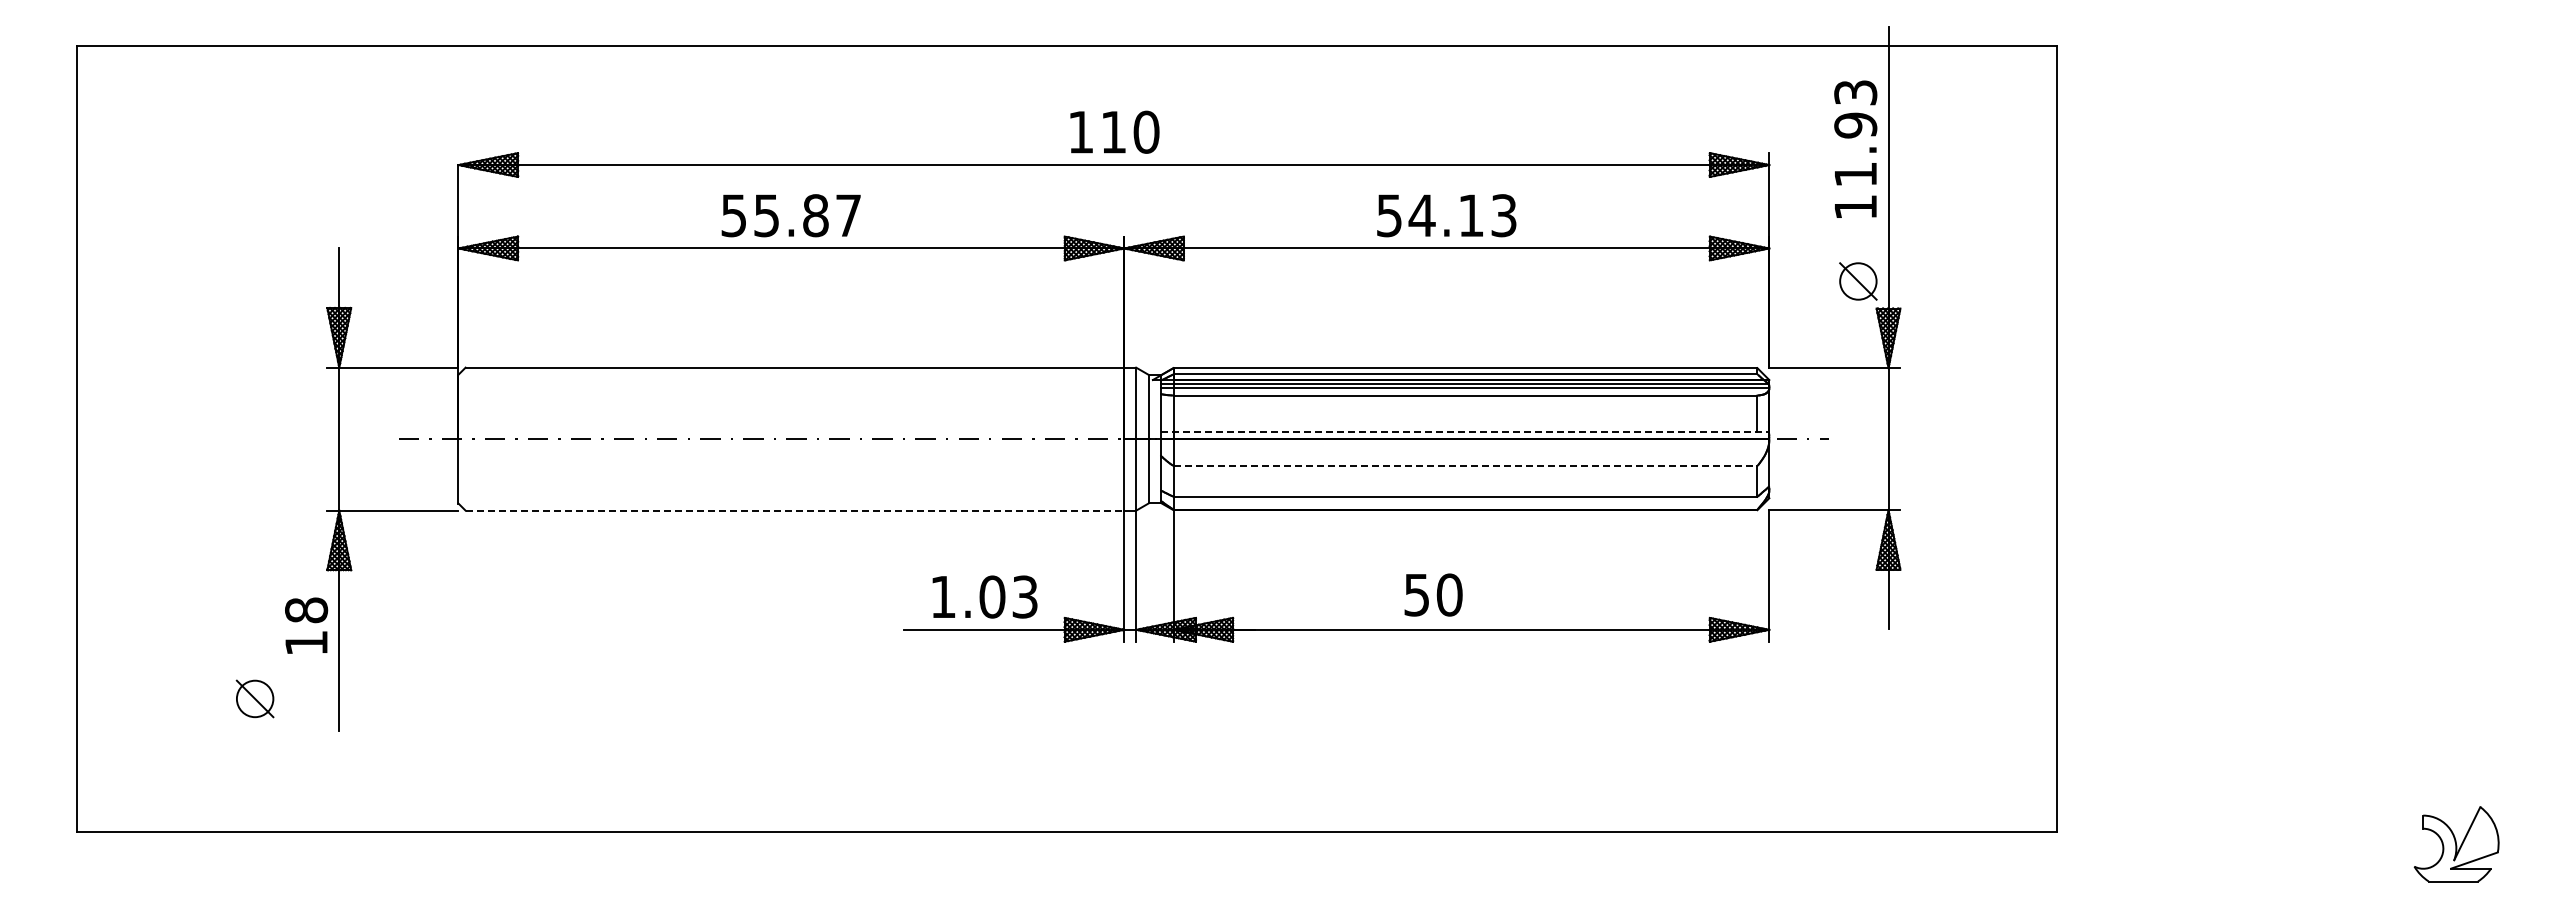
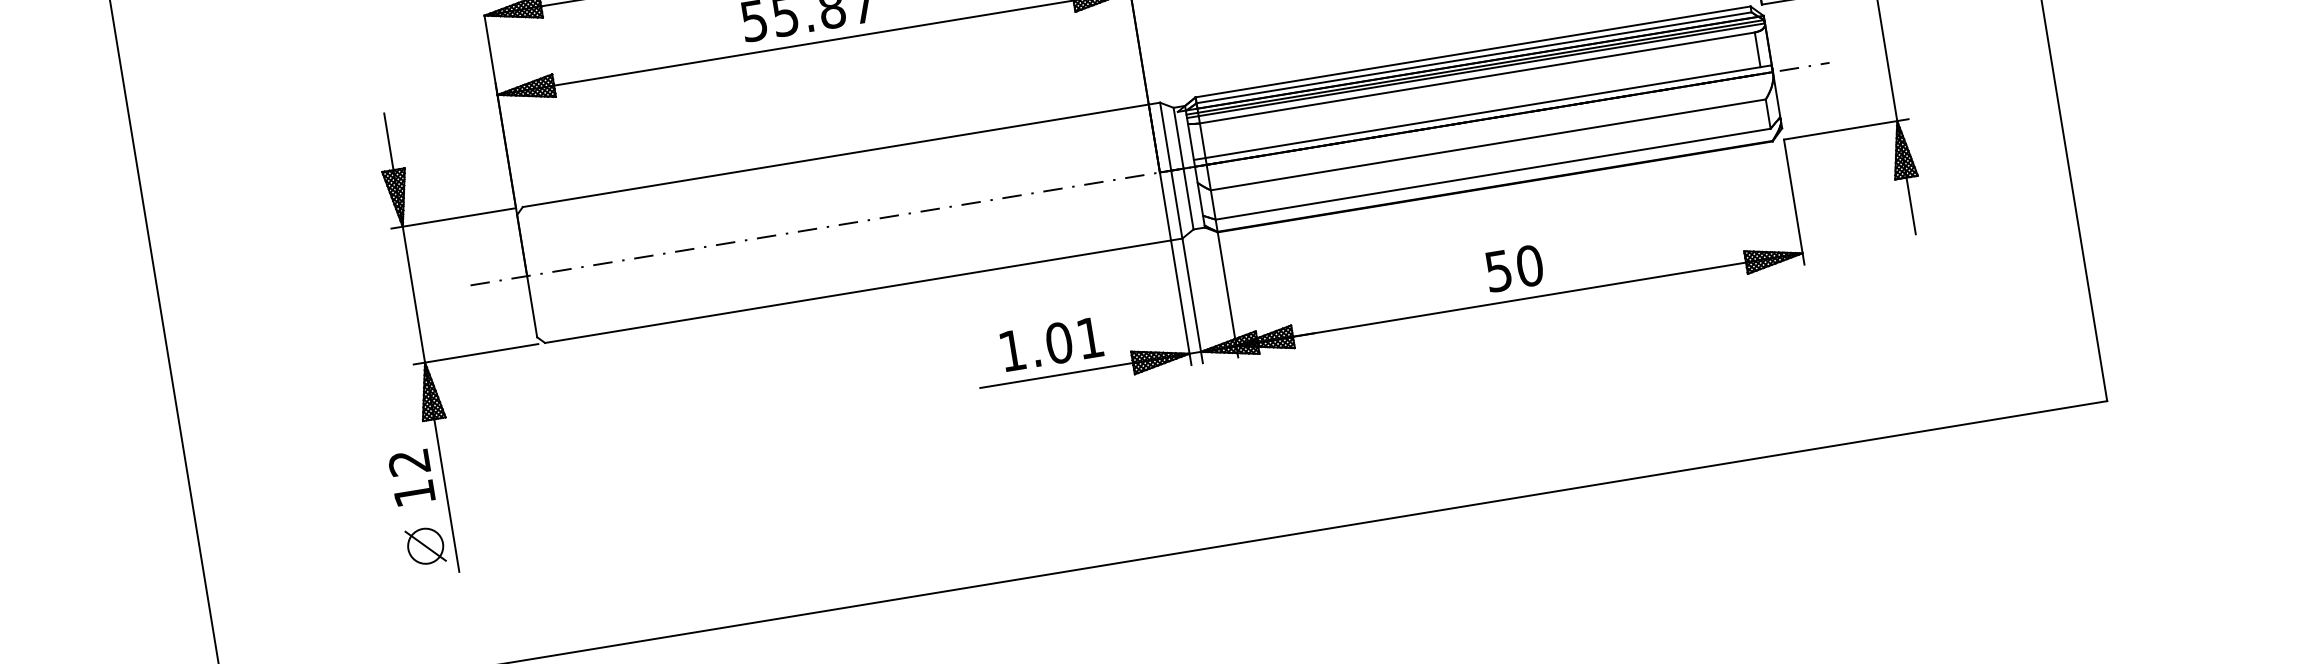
line: (1465, 432) -> (1483, 113), dashed -> solid
line: (1465, 465) -> (1488, 144), dashed -> solid
line: (795, 510) -> (858, 291), dashed -> solid
text: (1433, 594) -> (1514, 268), moved
text: (1024, 596) -> (1089, 337), 1.03 -> 1.01
text: (306, 610) -> (409, 462), 18 -> 12
part: (254, 698) -> (425, 545), moved

